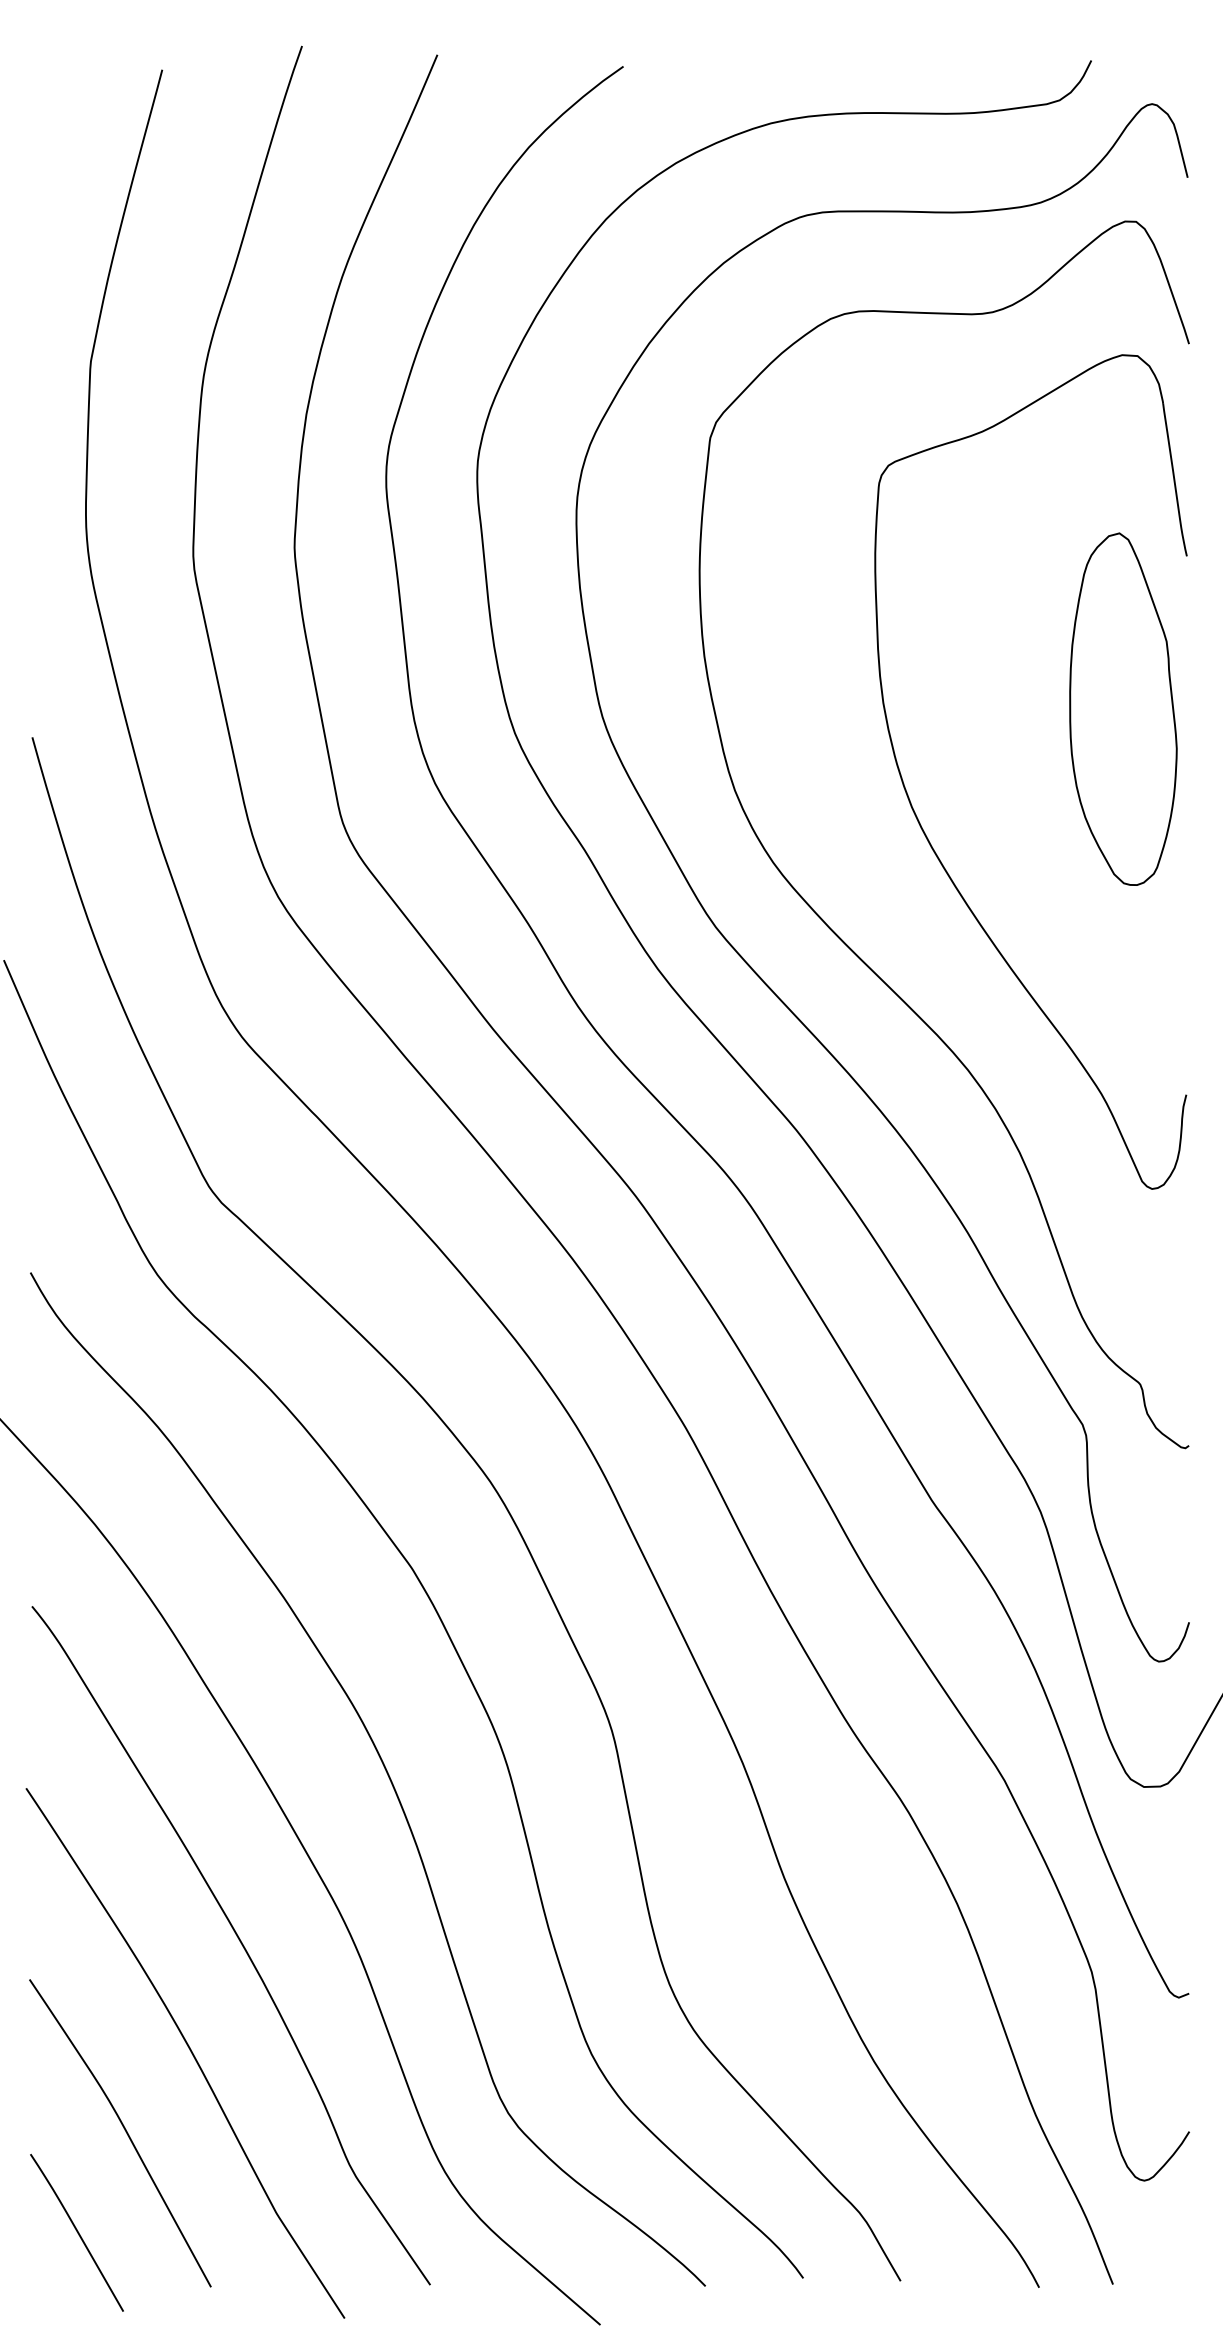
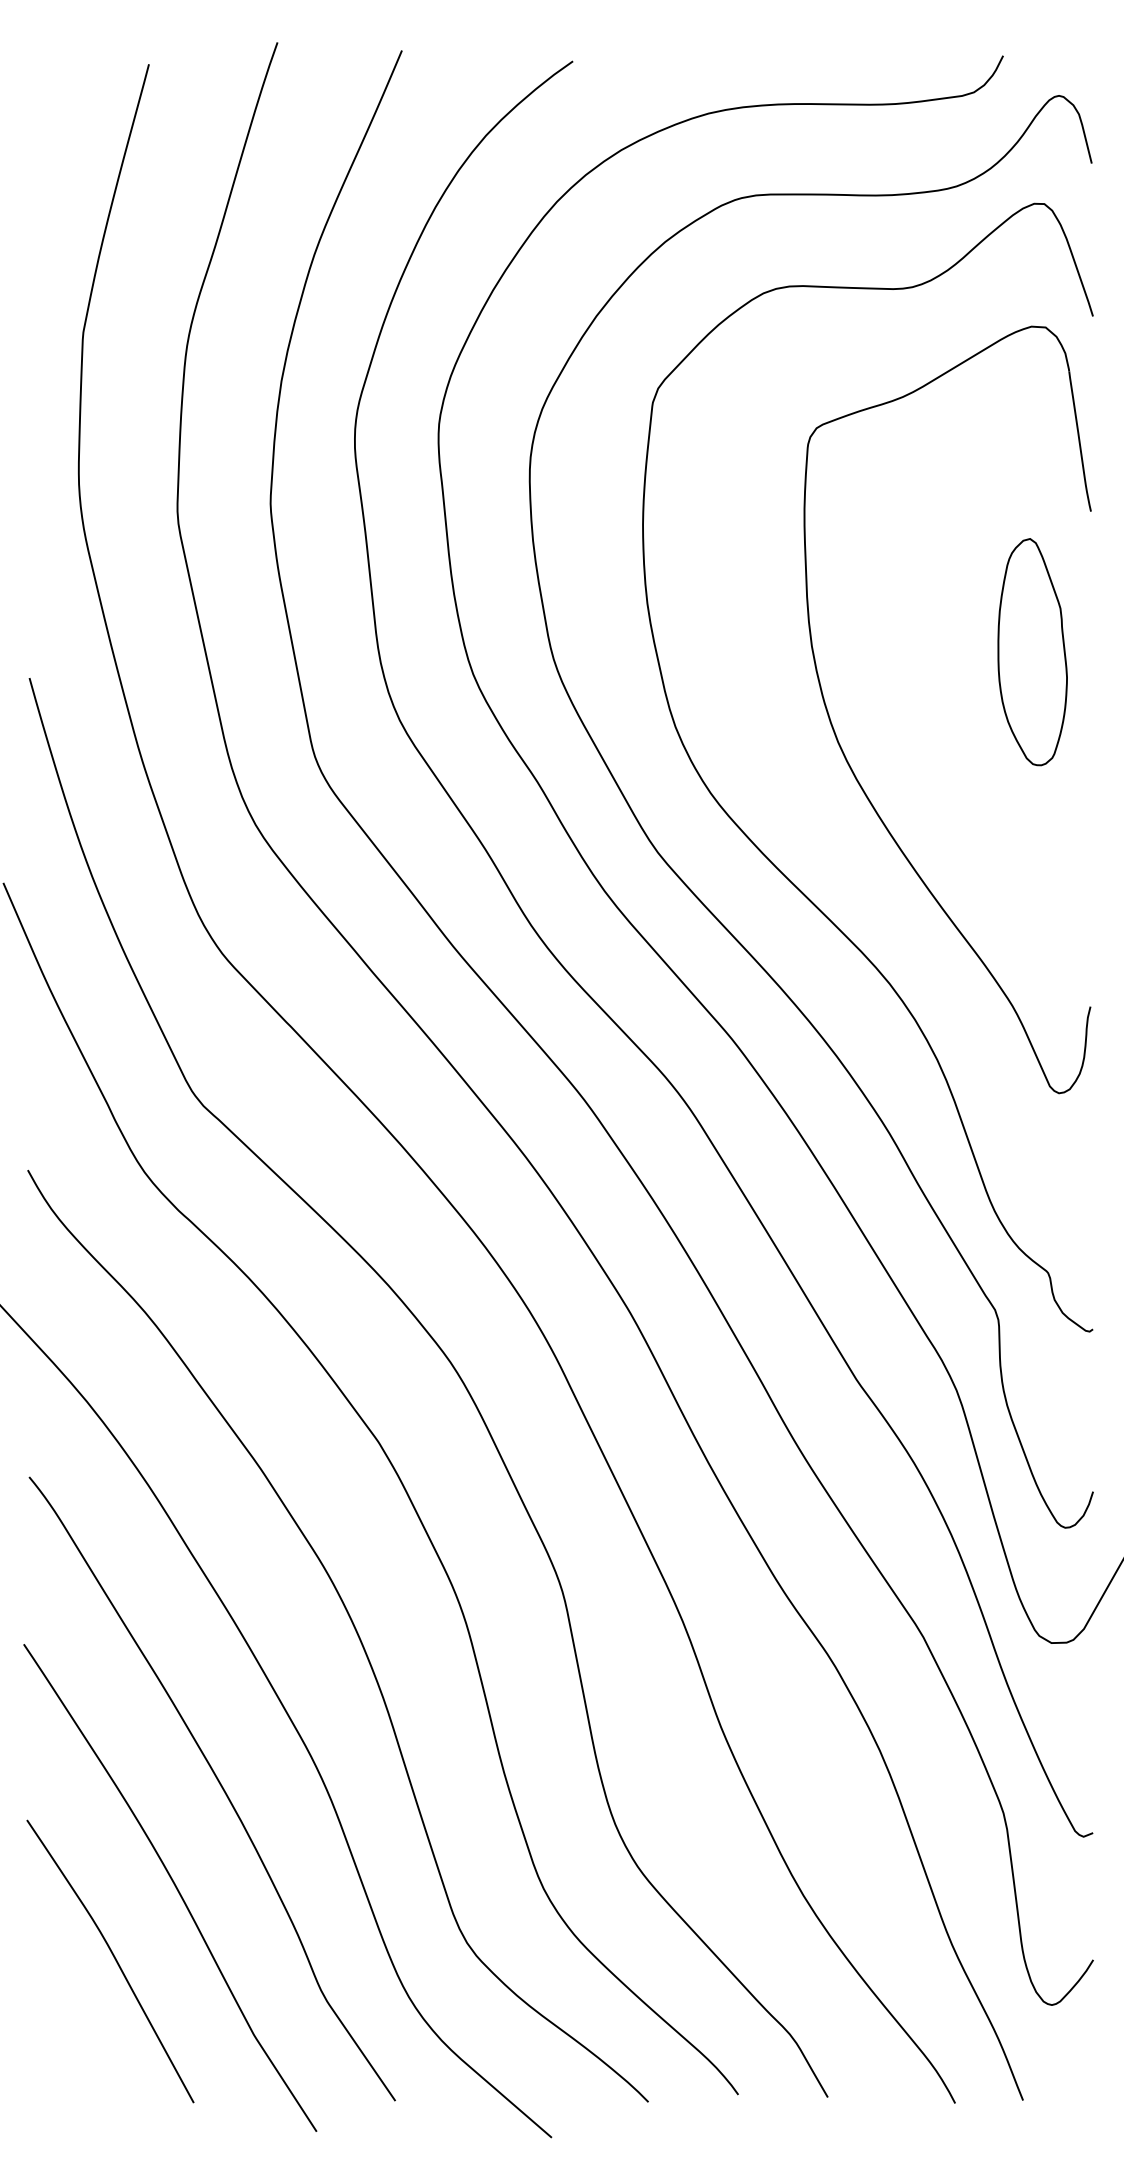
part: (1123, 708) -> (1032, 651), size x0.7
curve: (76, 2231) -> (70, 2051), removed

